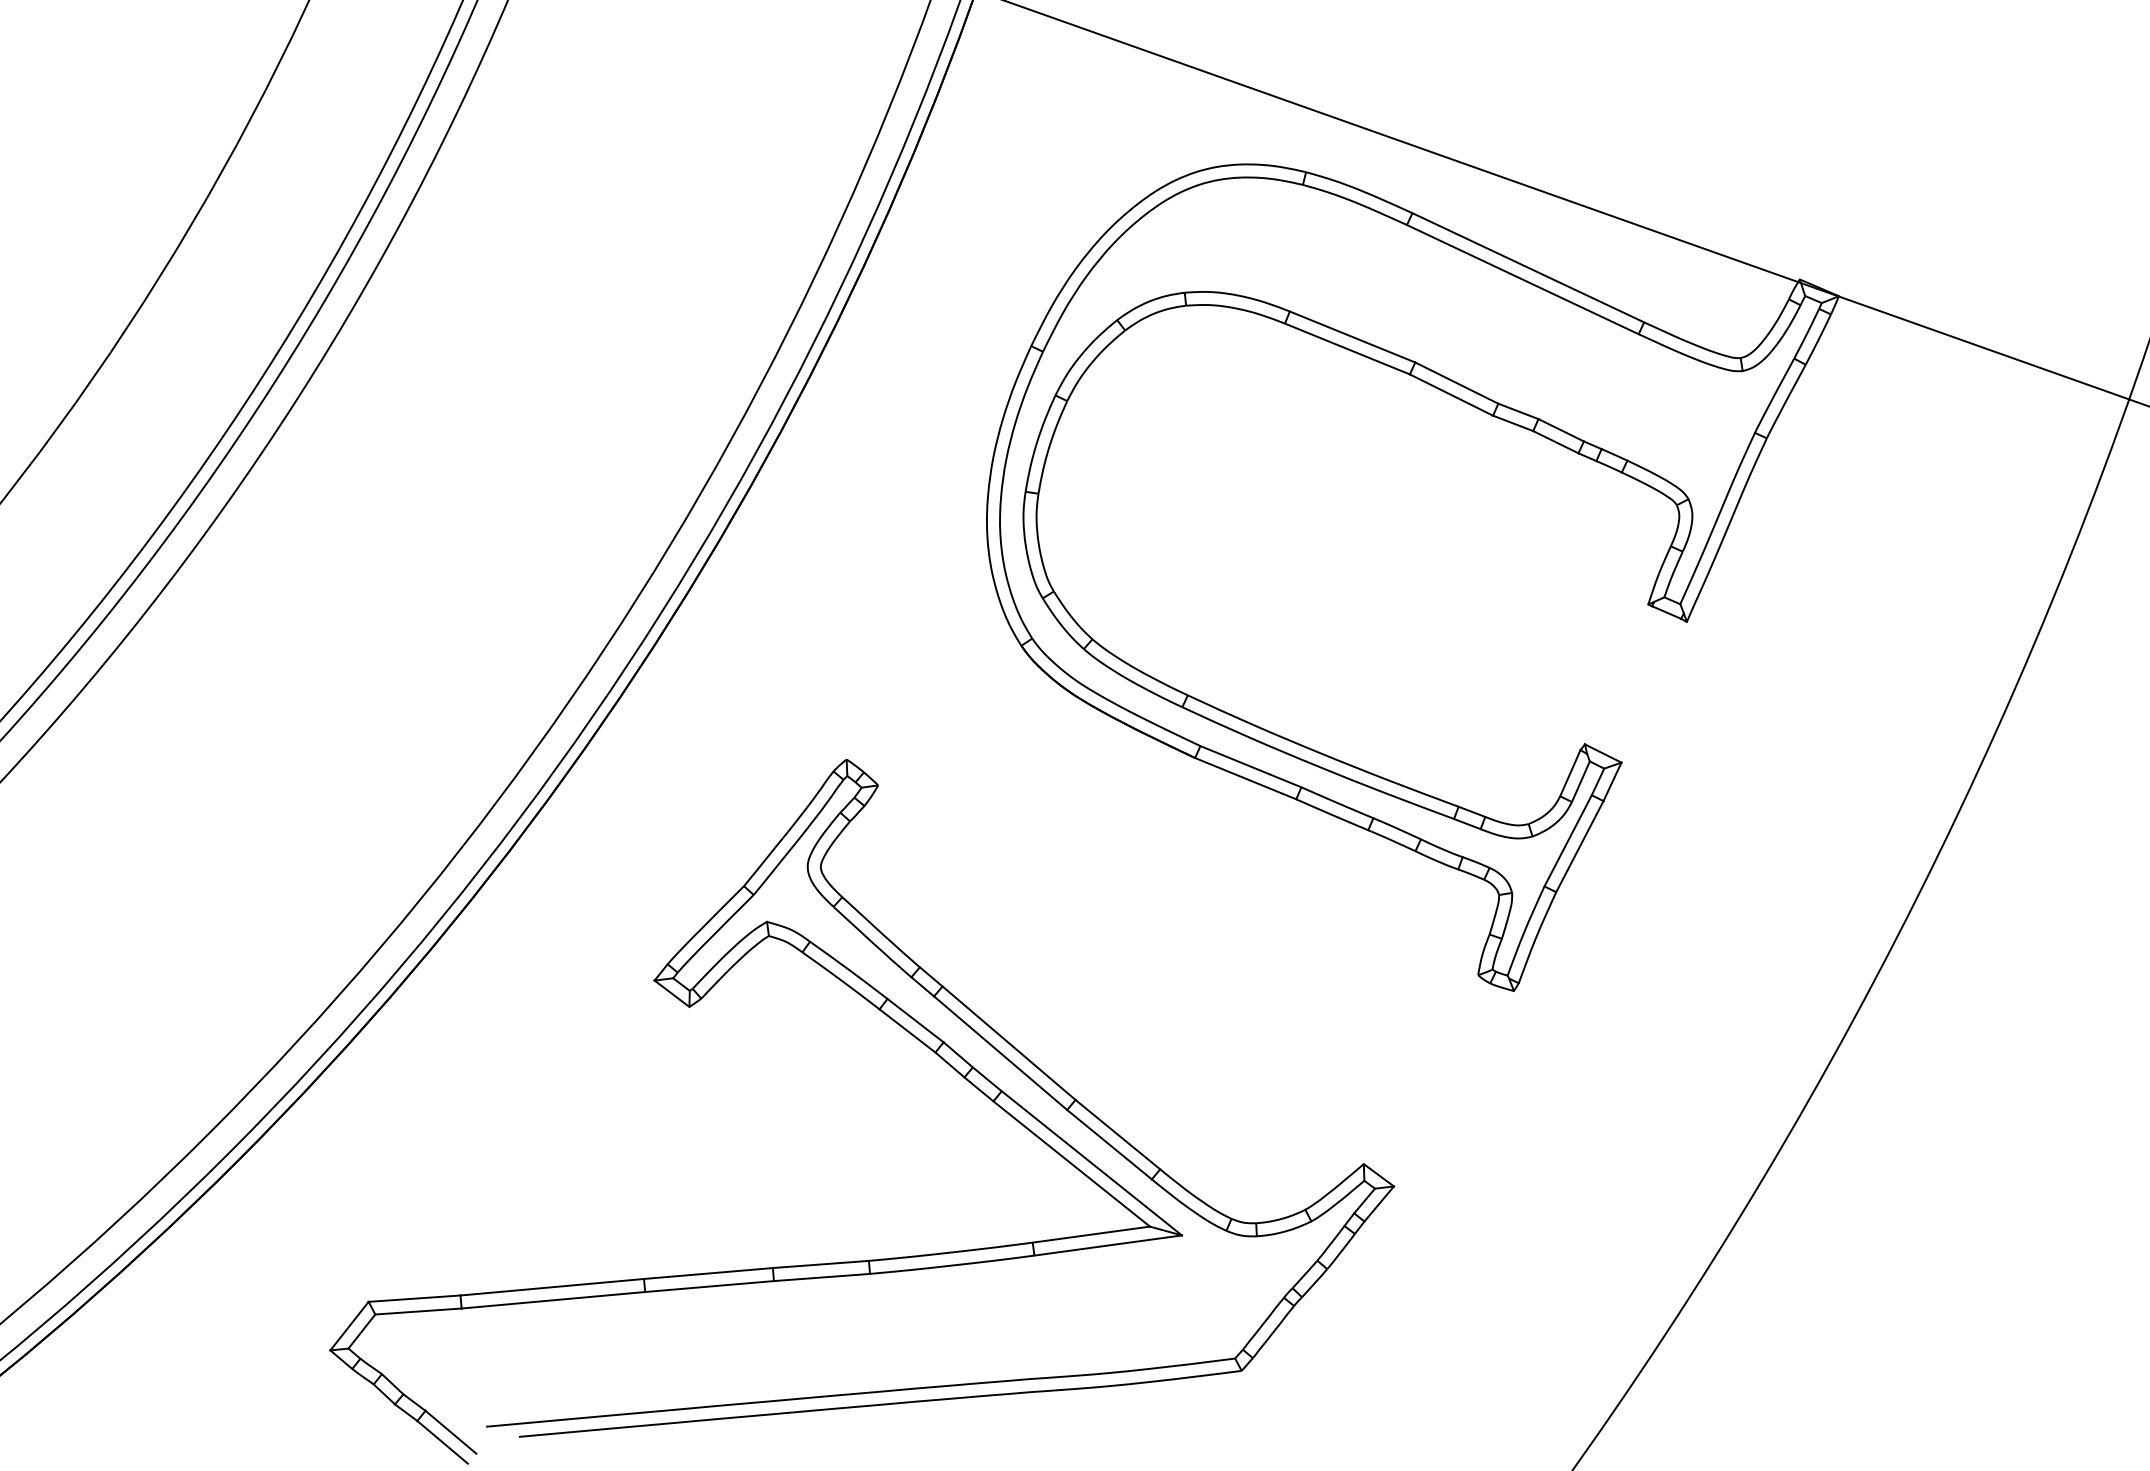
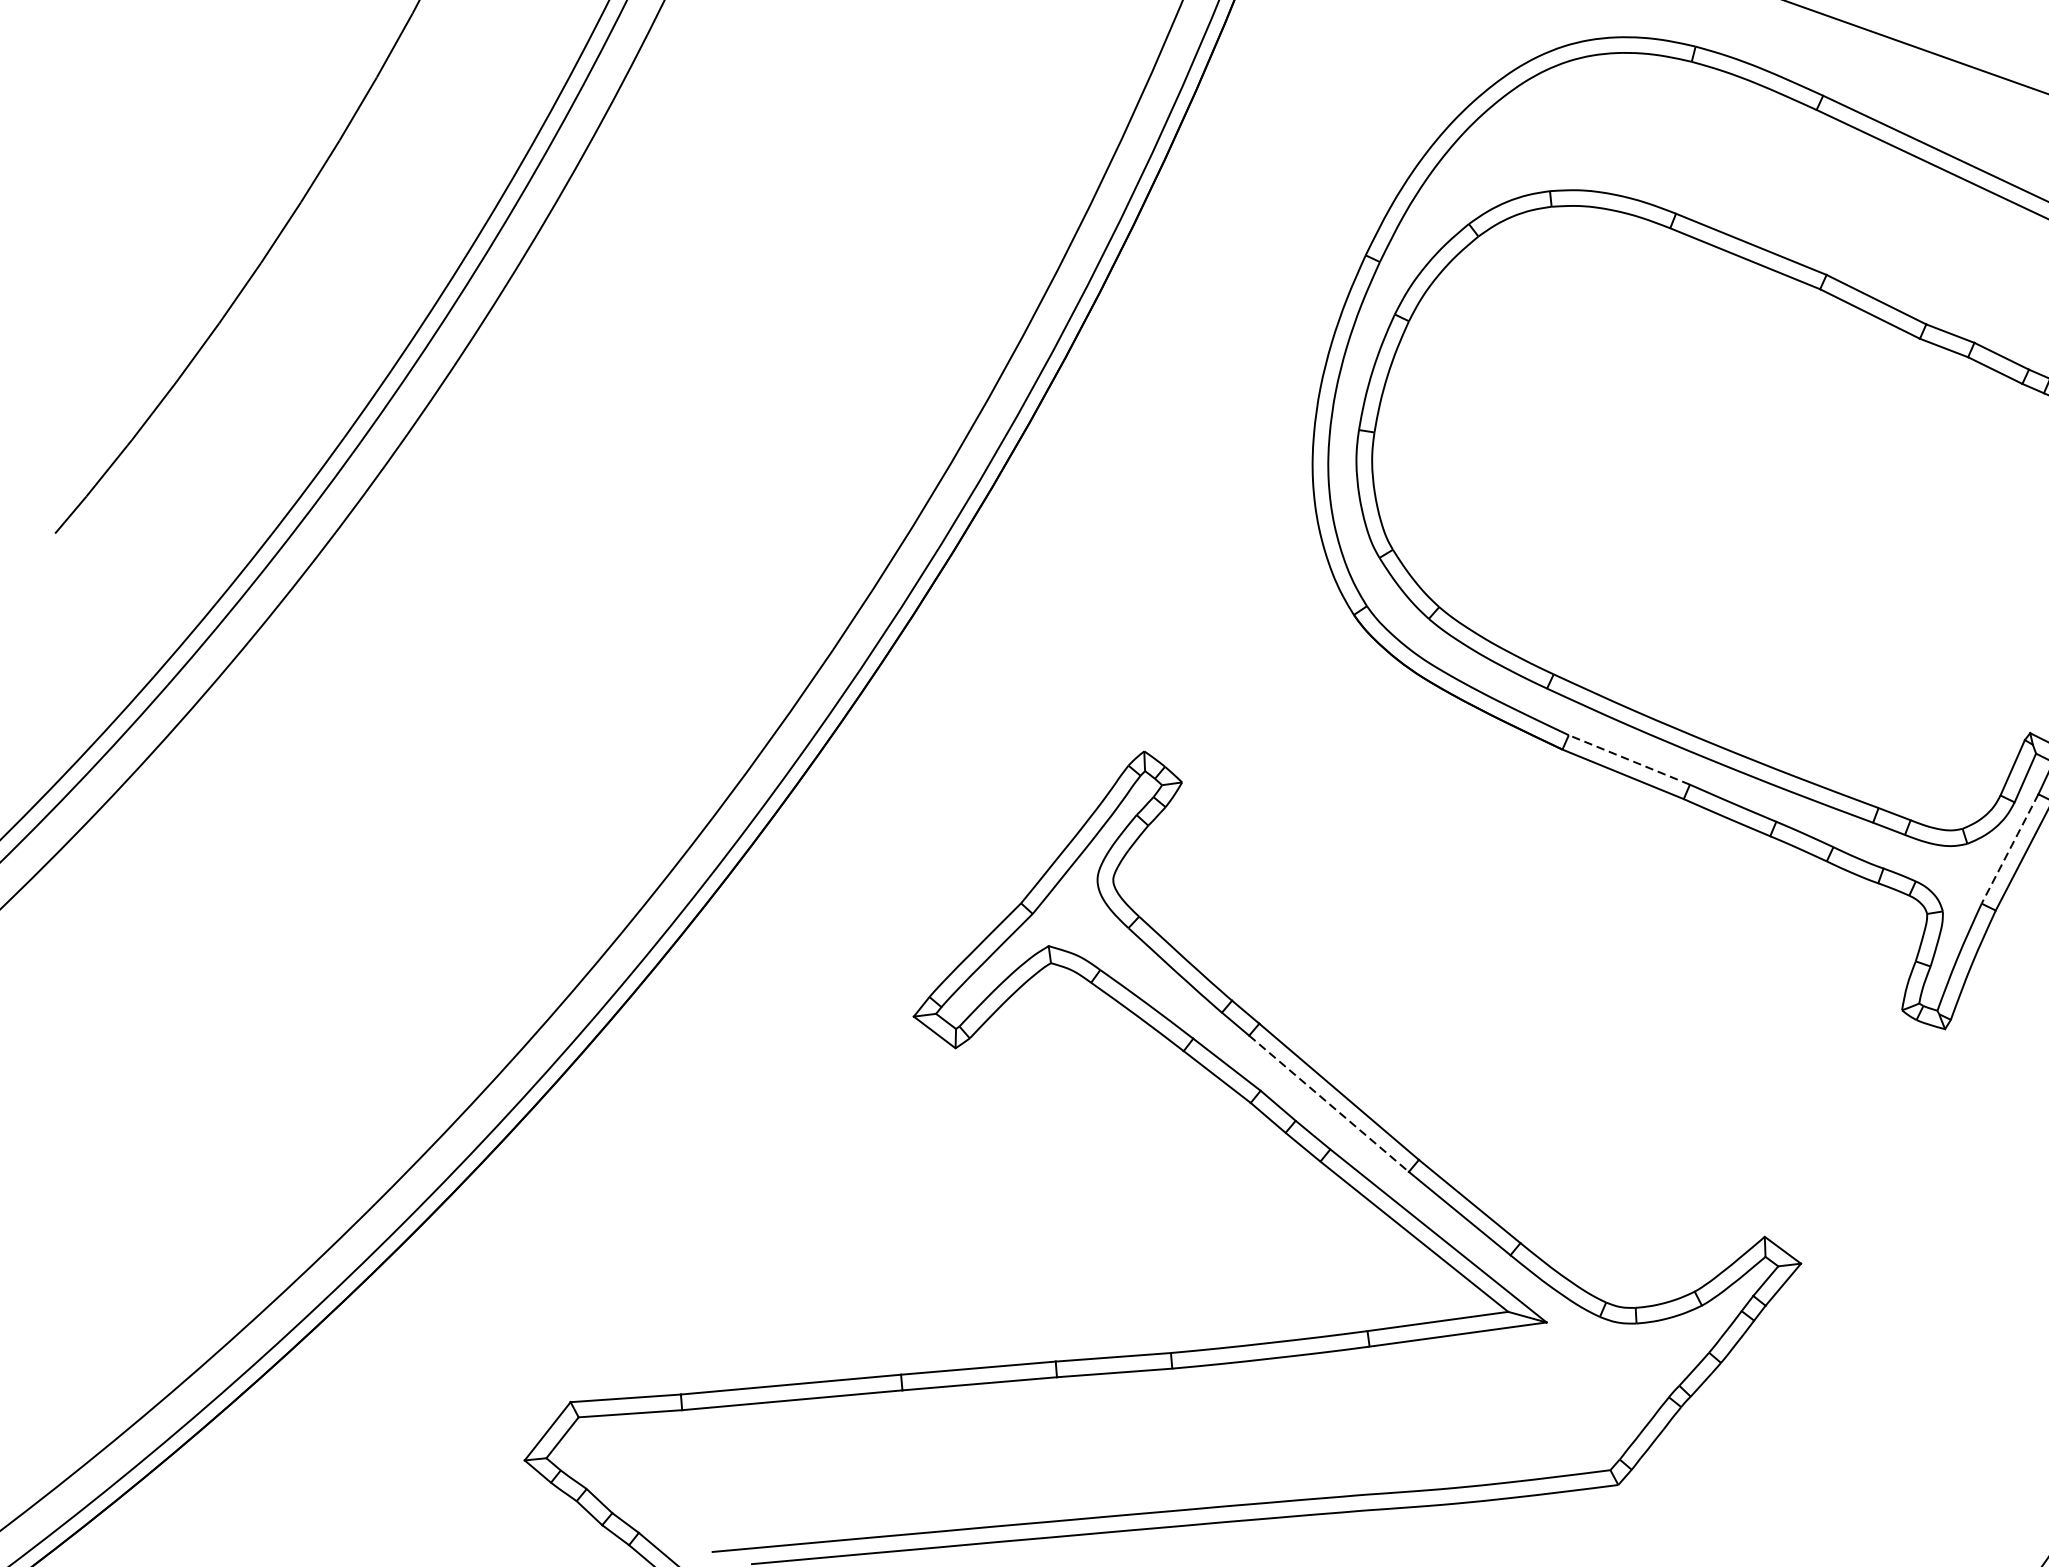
line: (1250, 766) -> (1628, 759), solid -> dashed
line: (1567, 841) -> (2009, 849), solid -> dashed
line: (1001, 1053) -> (1330, 1104), solid -> dashed

